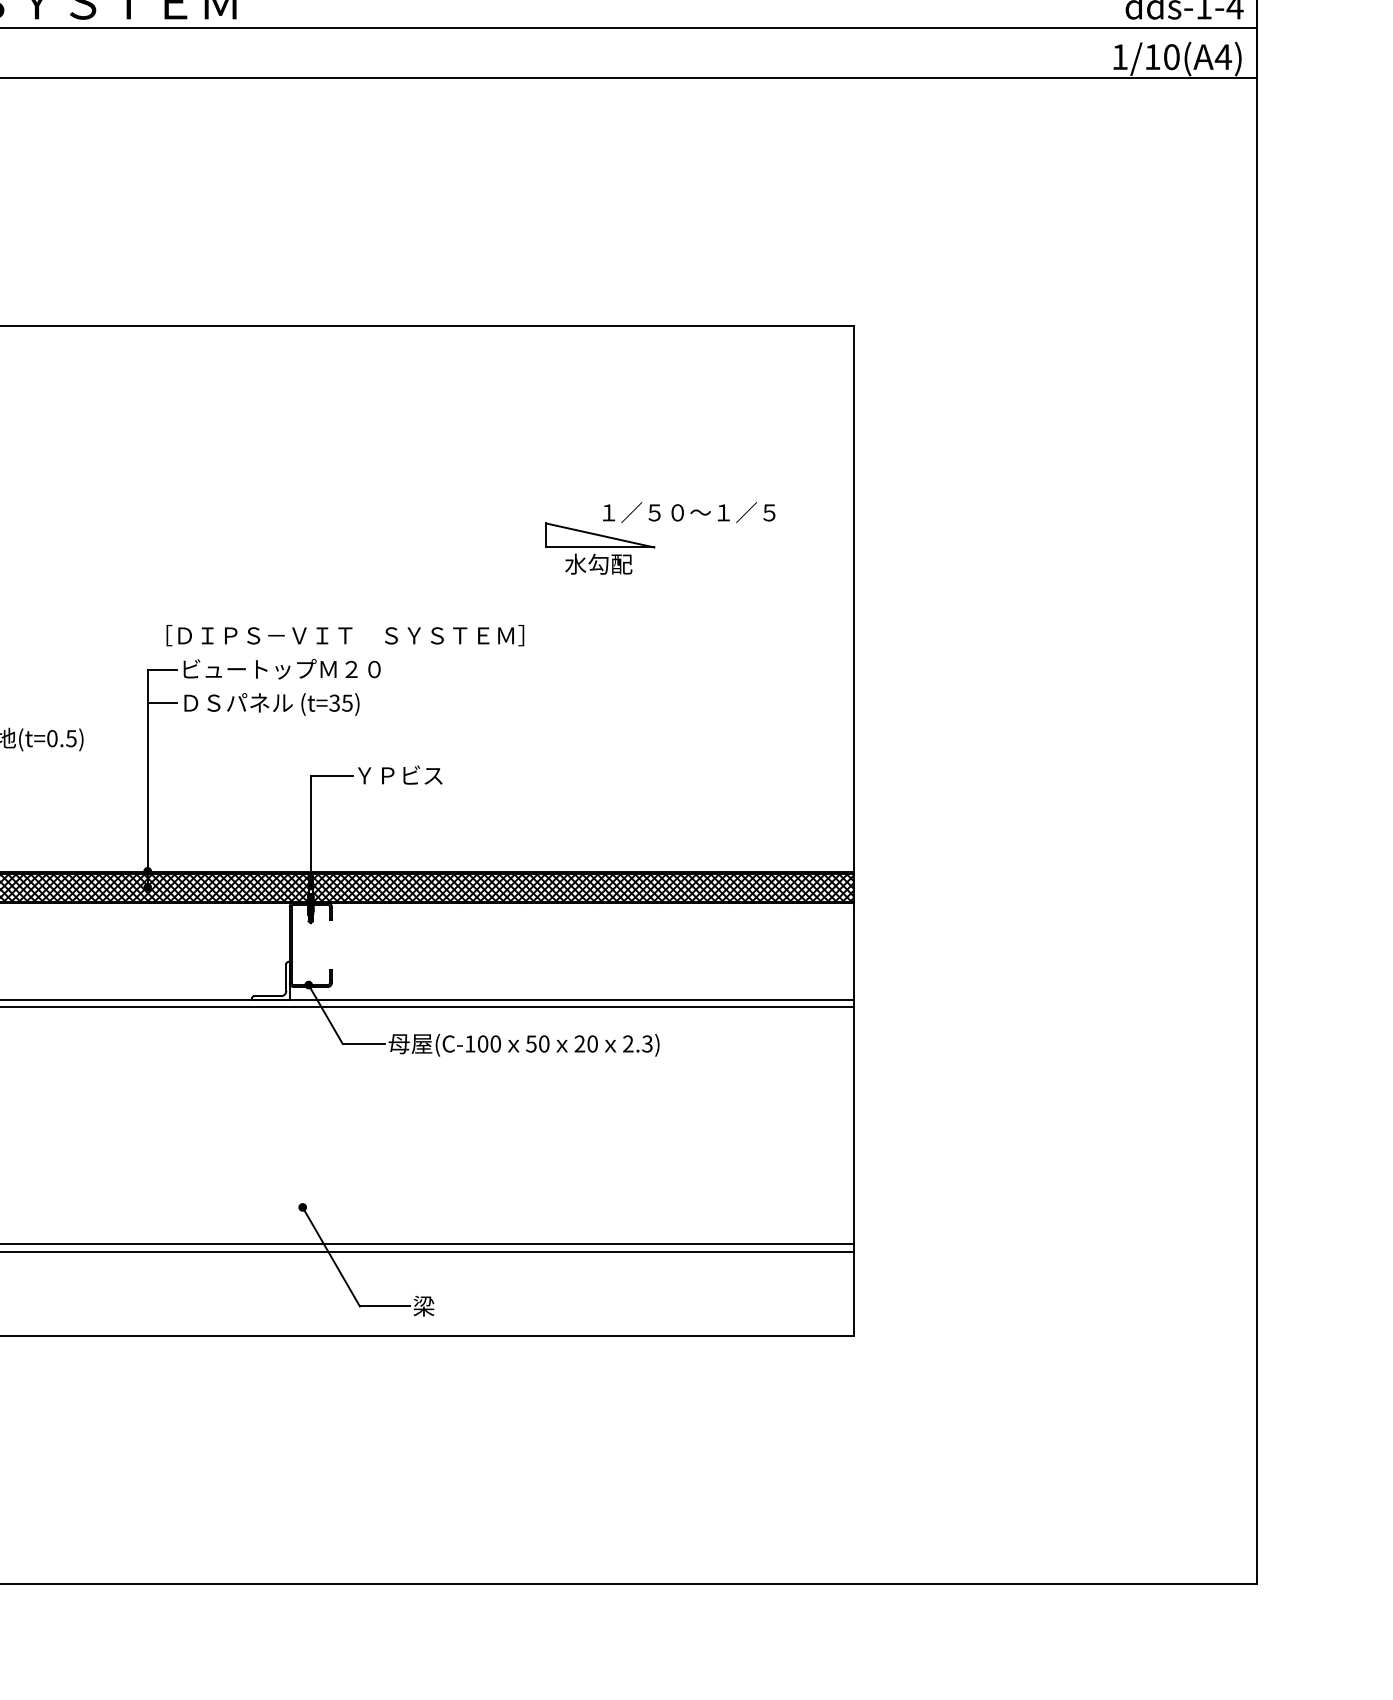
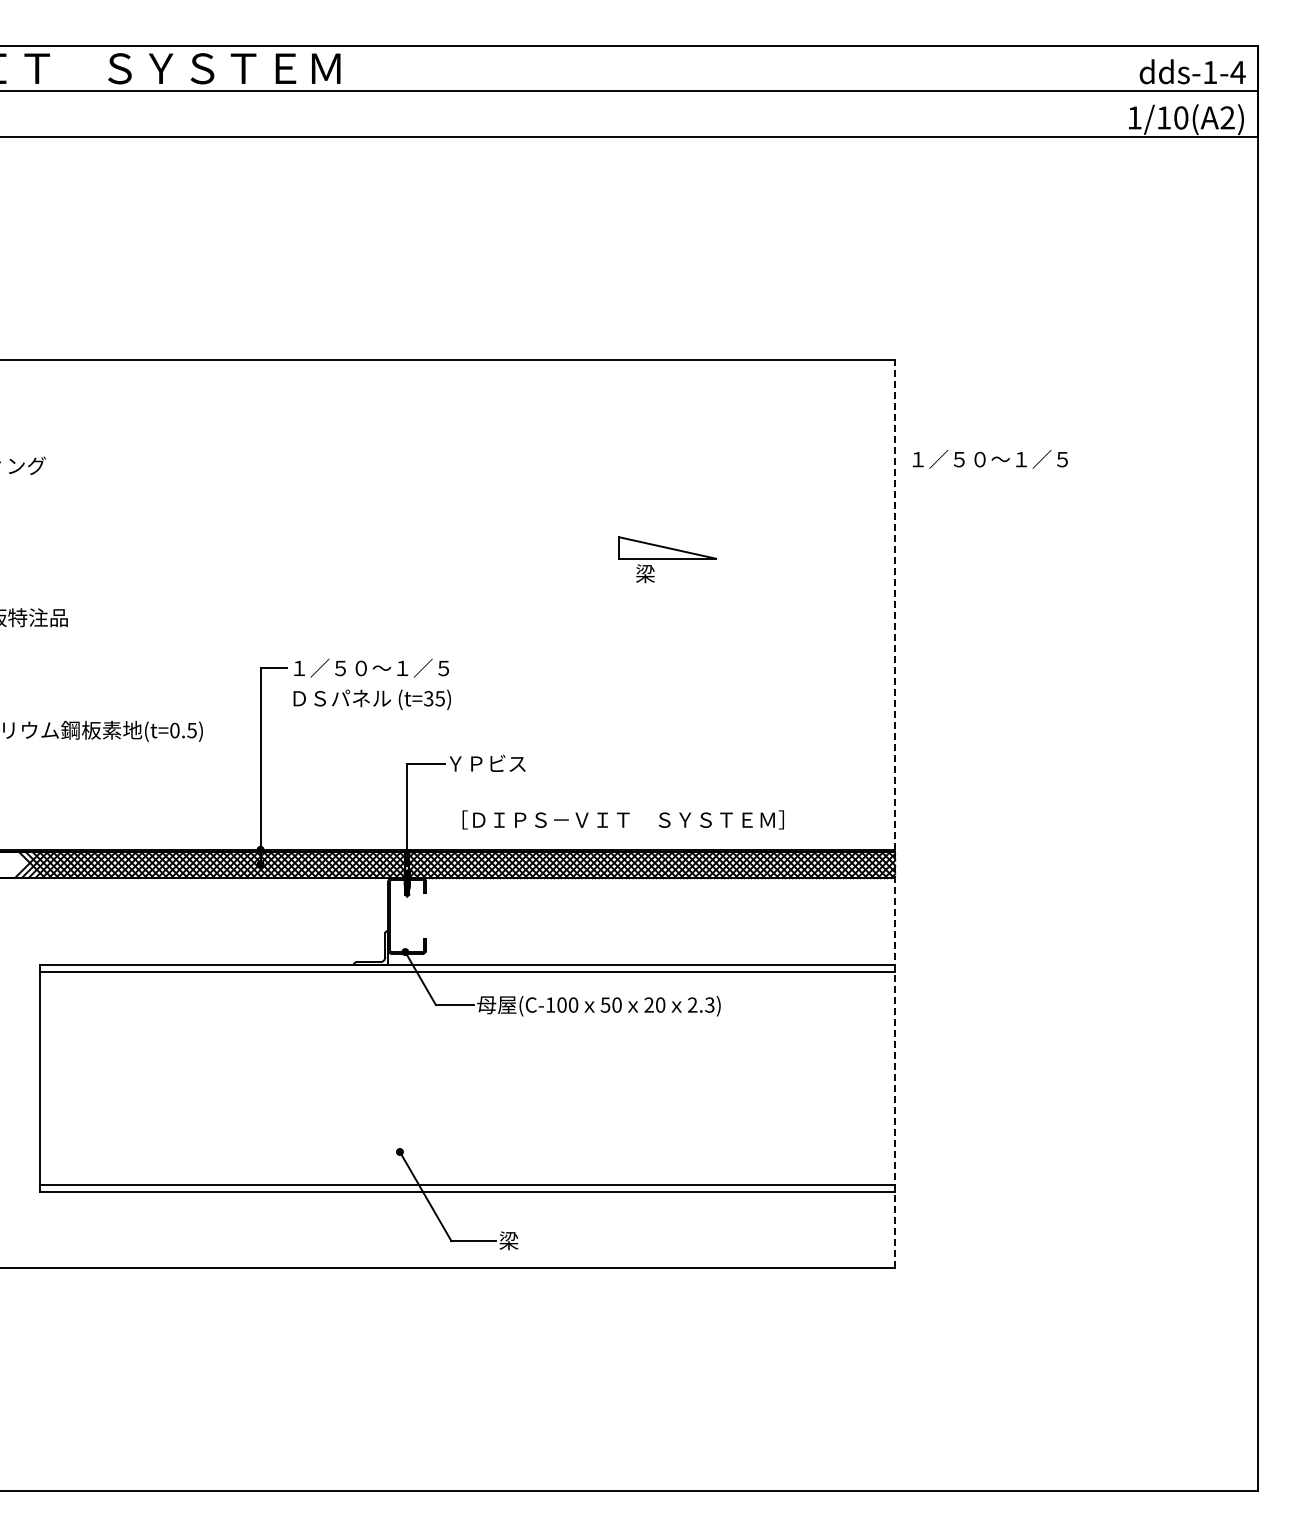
text: (1223, 56) -> (1227, 117), 1/10(A4) -> 1/10(A2)
text: (689, 512) -> (990, 459), moved
text: (599, 563) -> (666, 573), 水勾配 -> 梁
text: (344, 635) -> (622, 819), moved
text: (282, 668) -> (381, 667), ビュートップＭ２０ -> １／５０～１／５
line: (162, 702) -> (273, 698), removed
line: (853, 830) -> (895, 813), solid -> dashed

